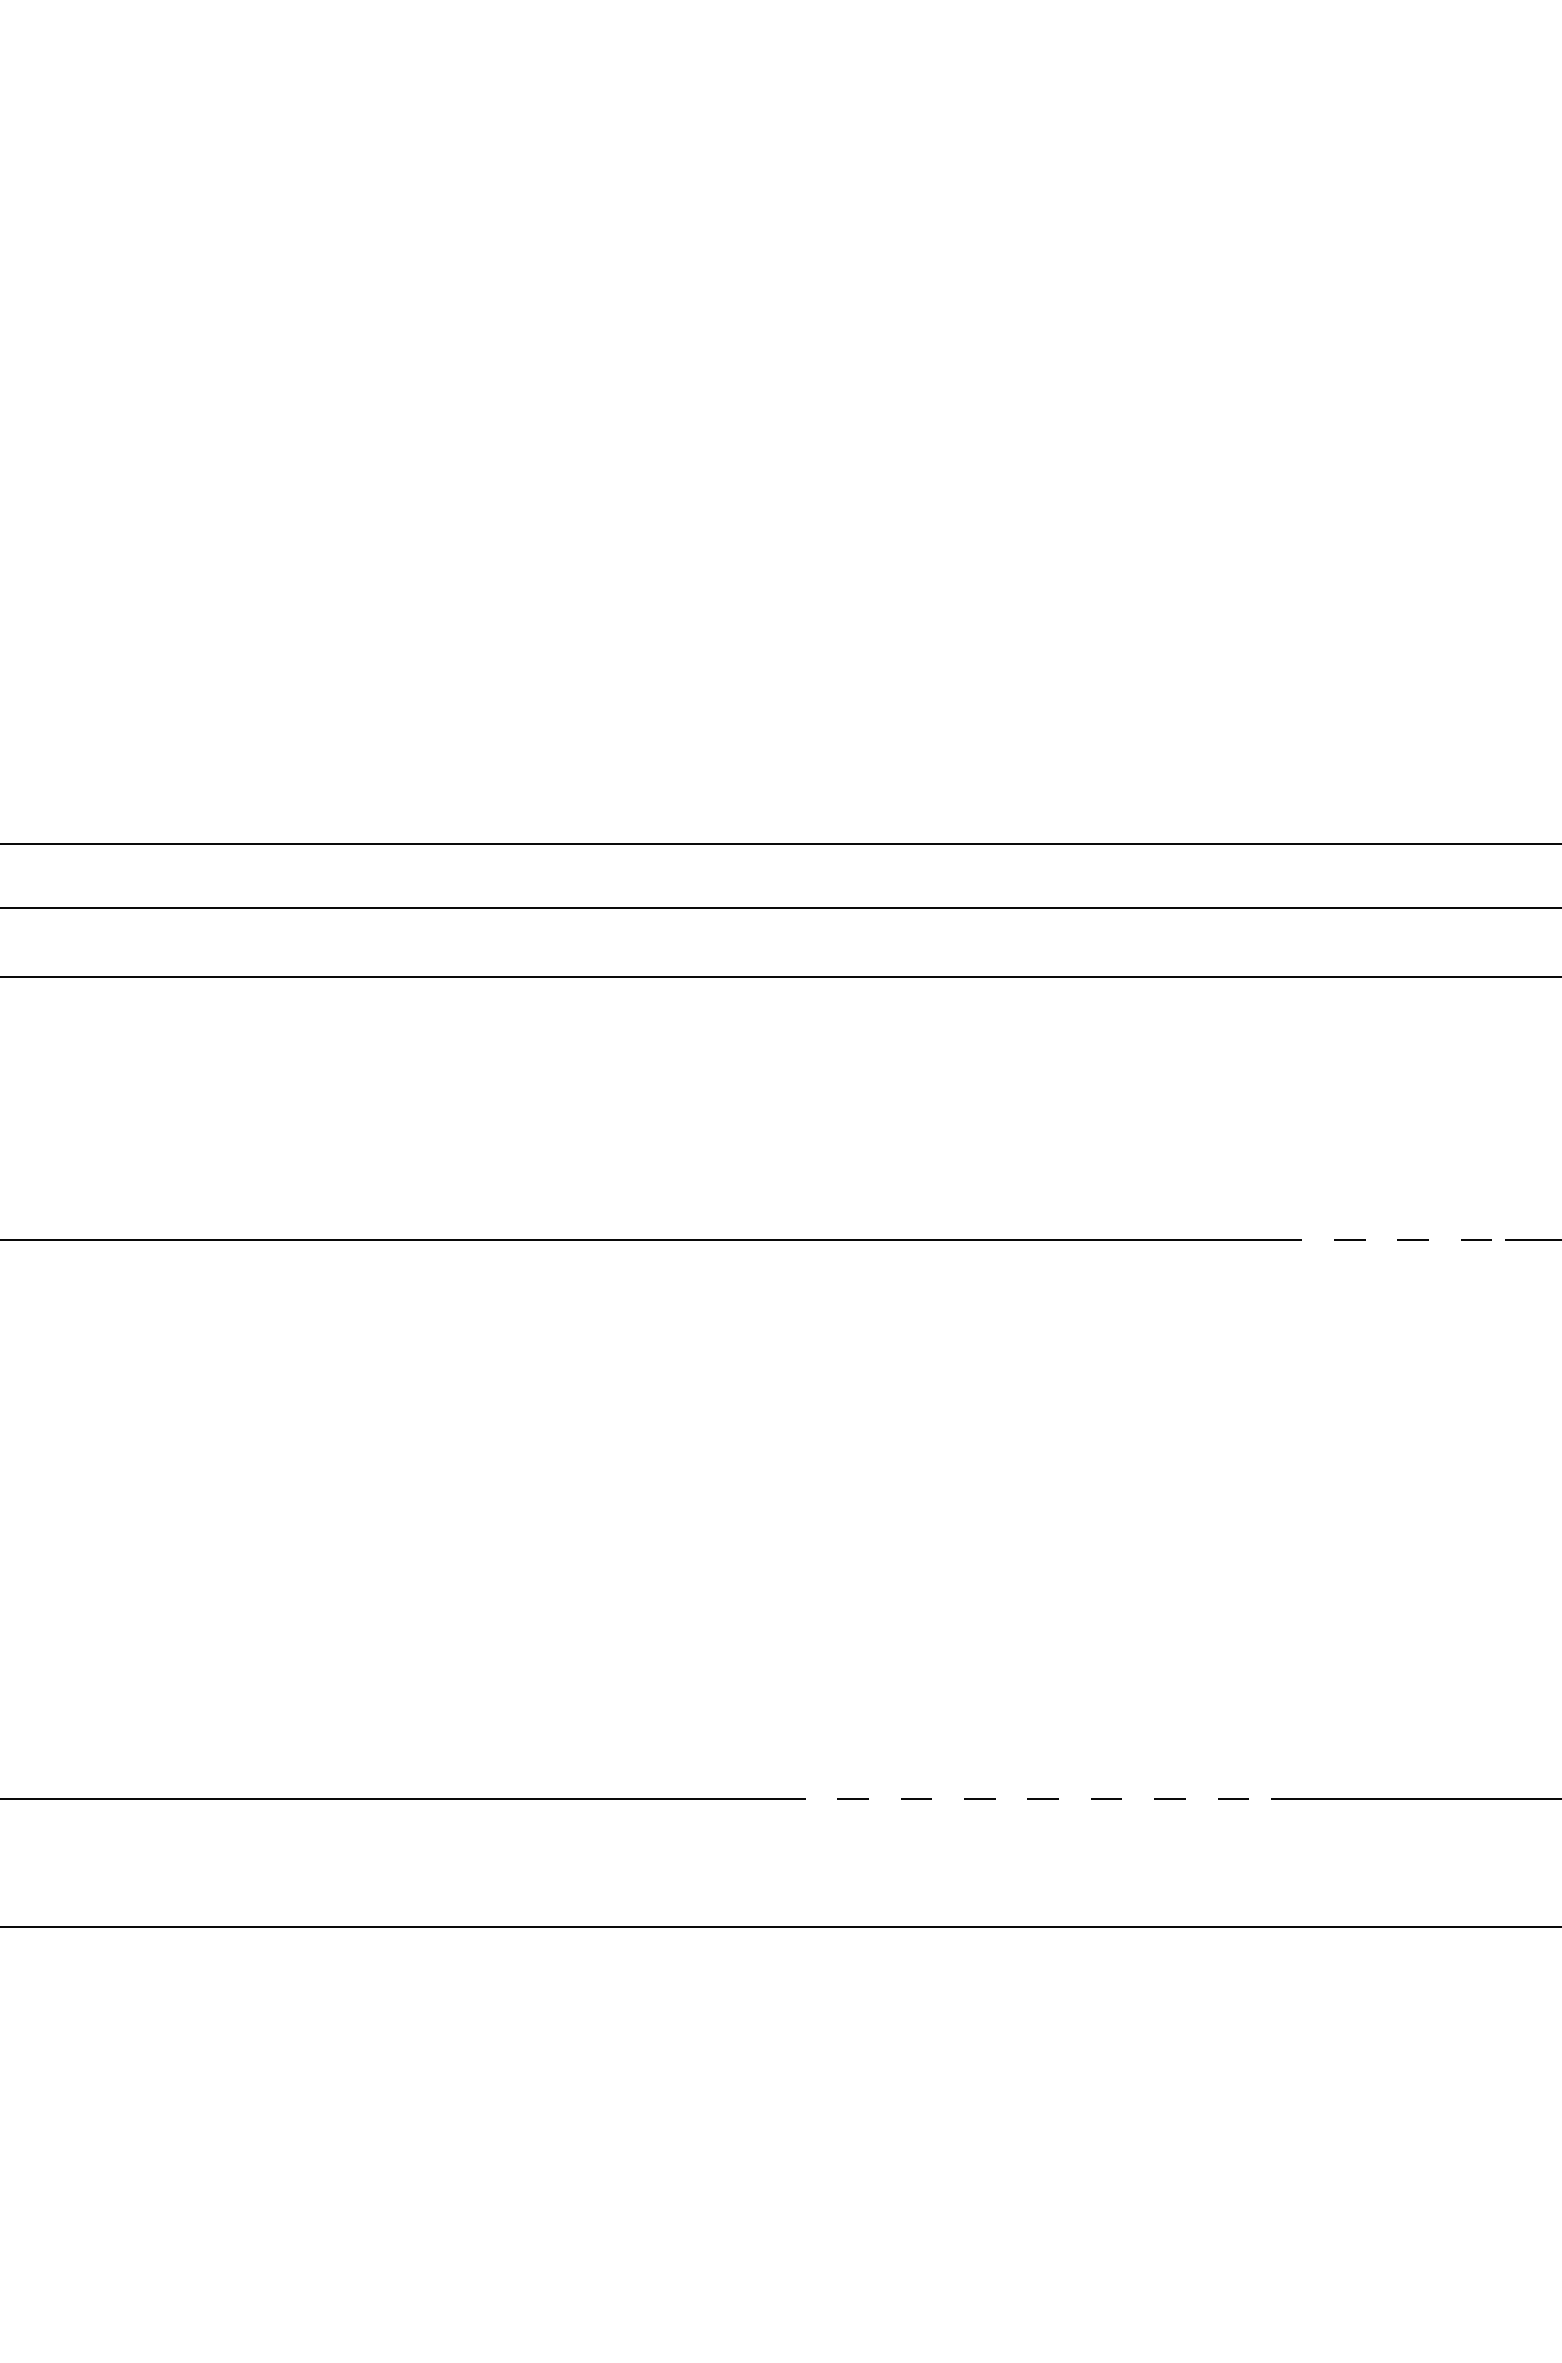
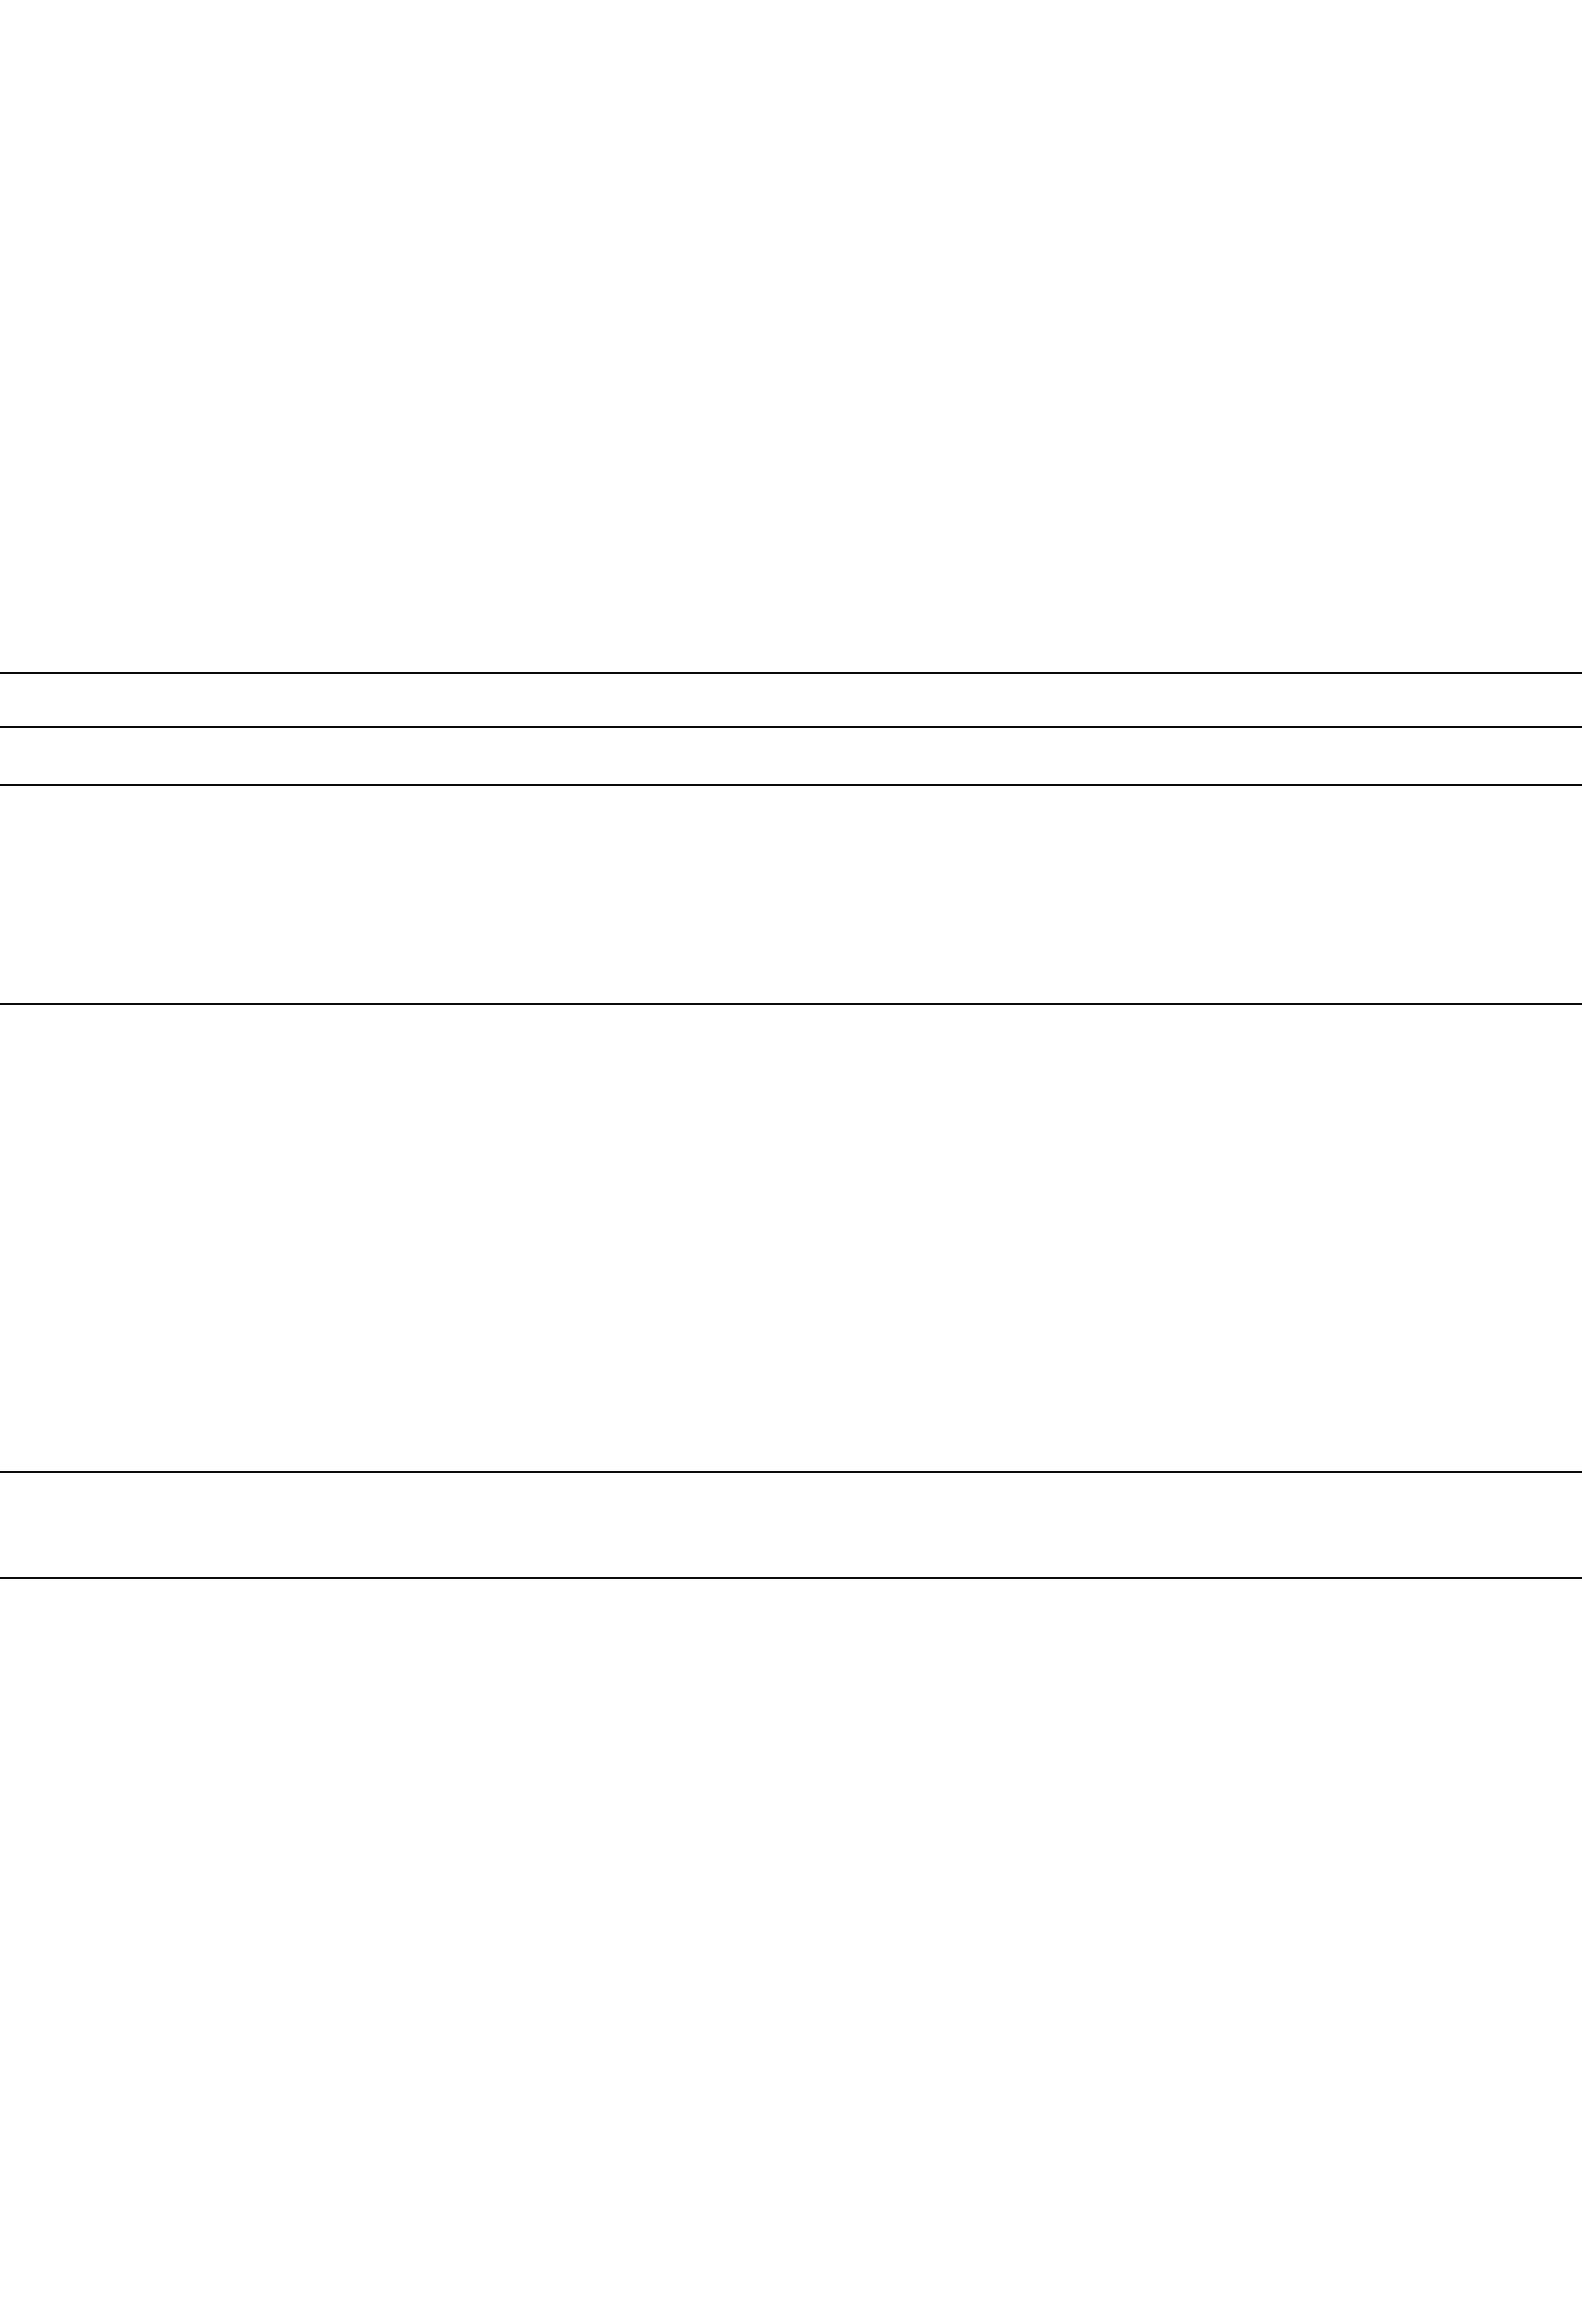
line: (1387, 1240) -> (1129, 1004), dashed -> solid
line: (1022, 1798) -> (824, 1471), dashed -> solid

